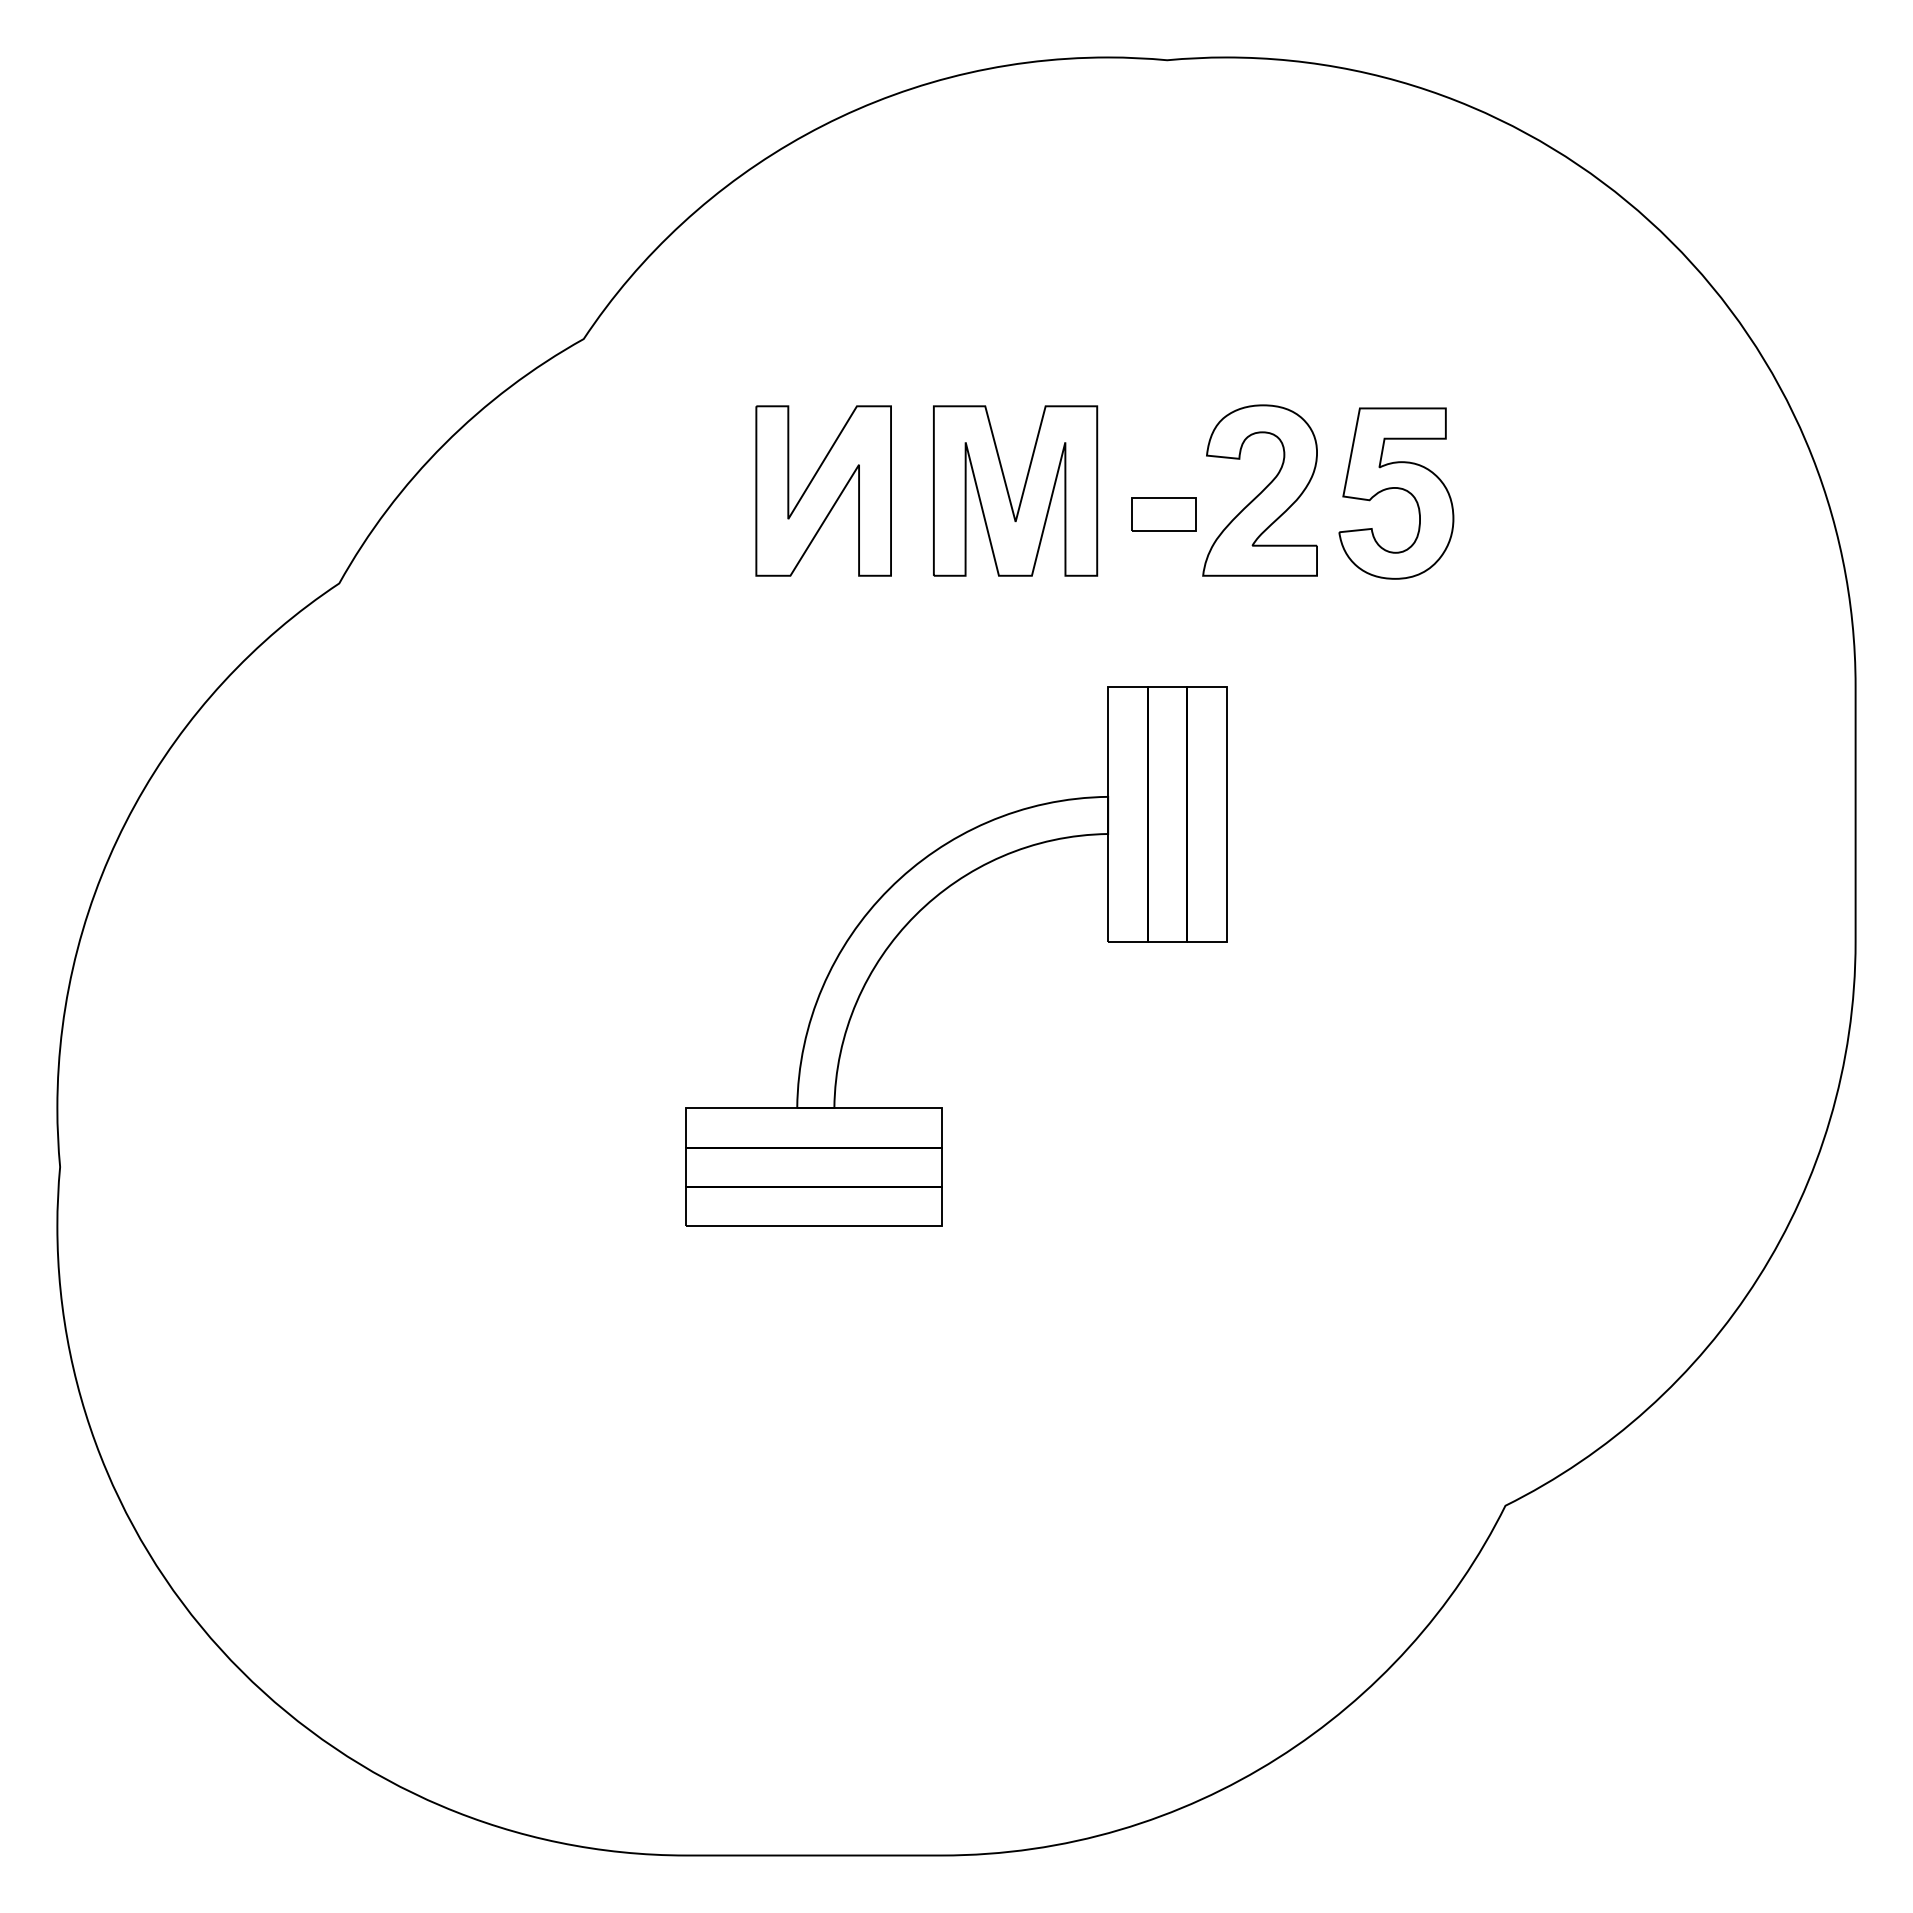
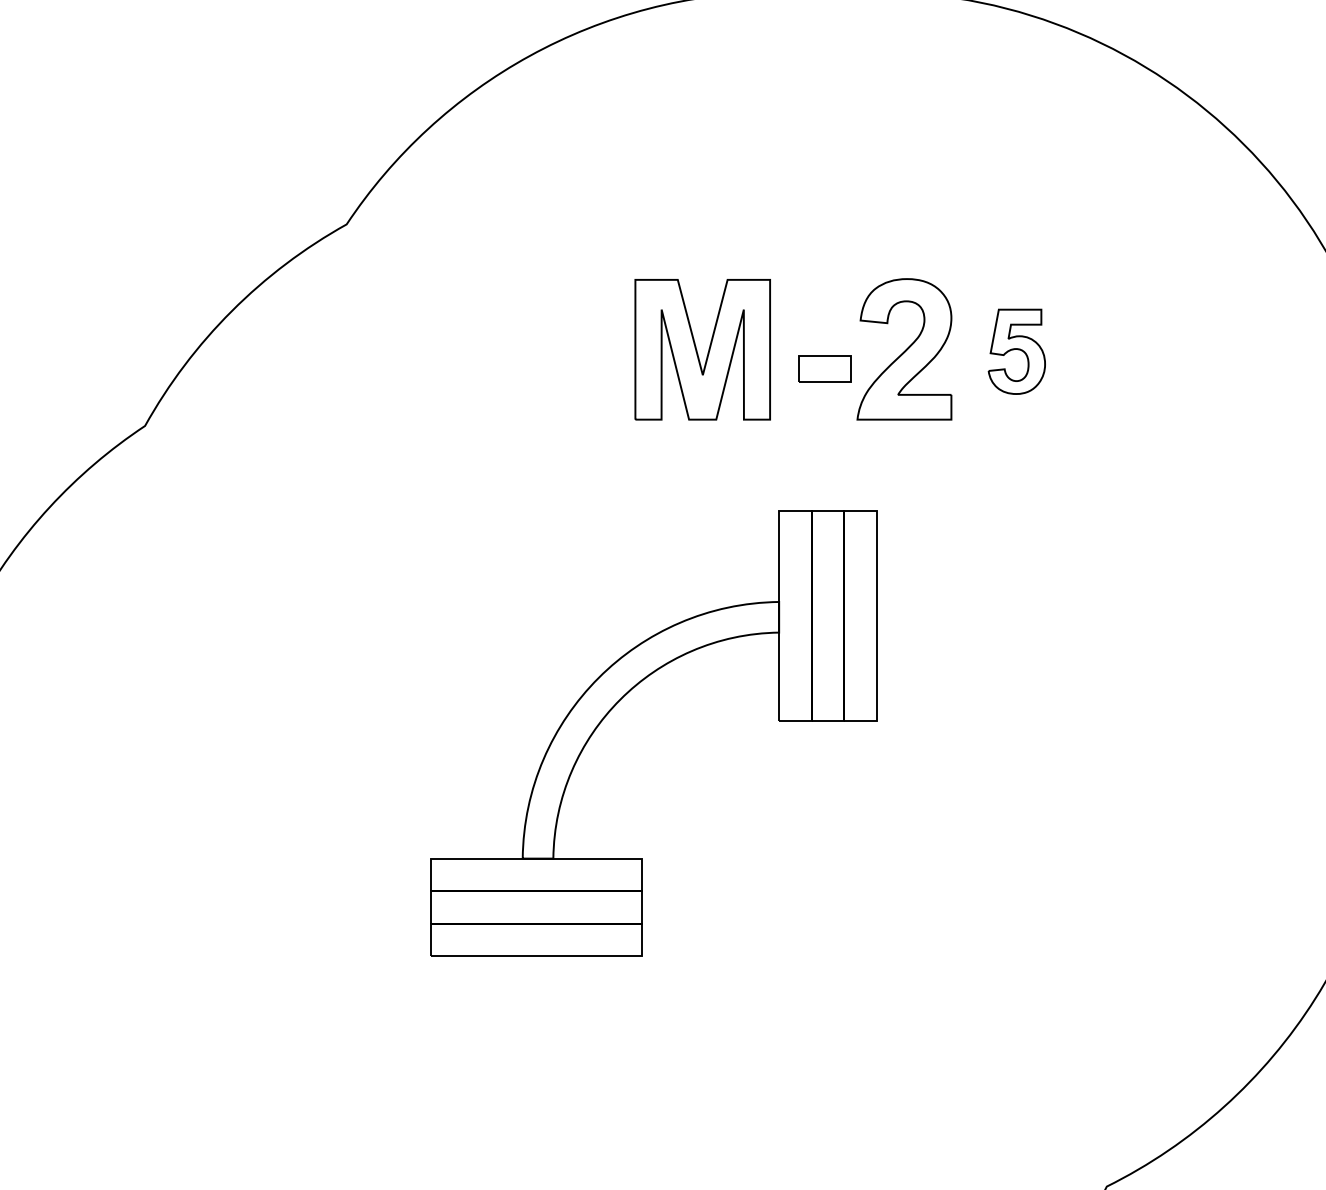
part: (823, 490) -> (544, 349), removed
part: (1396, 493) -> (1016, 351), size x0.6

